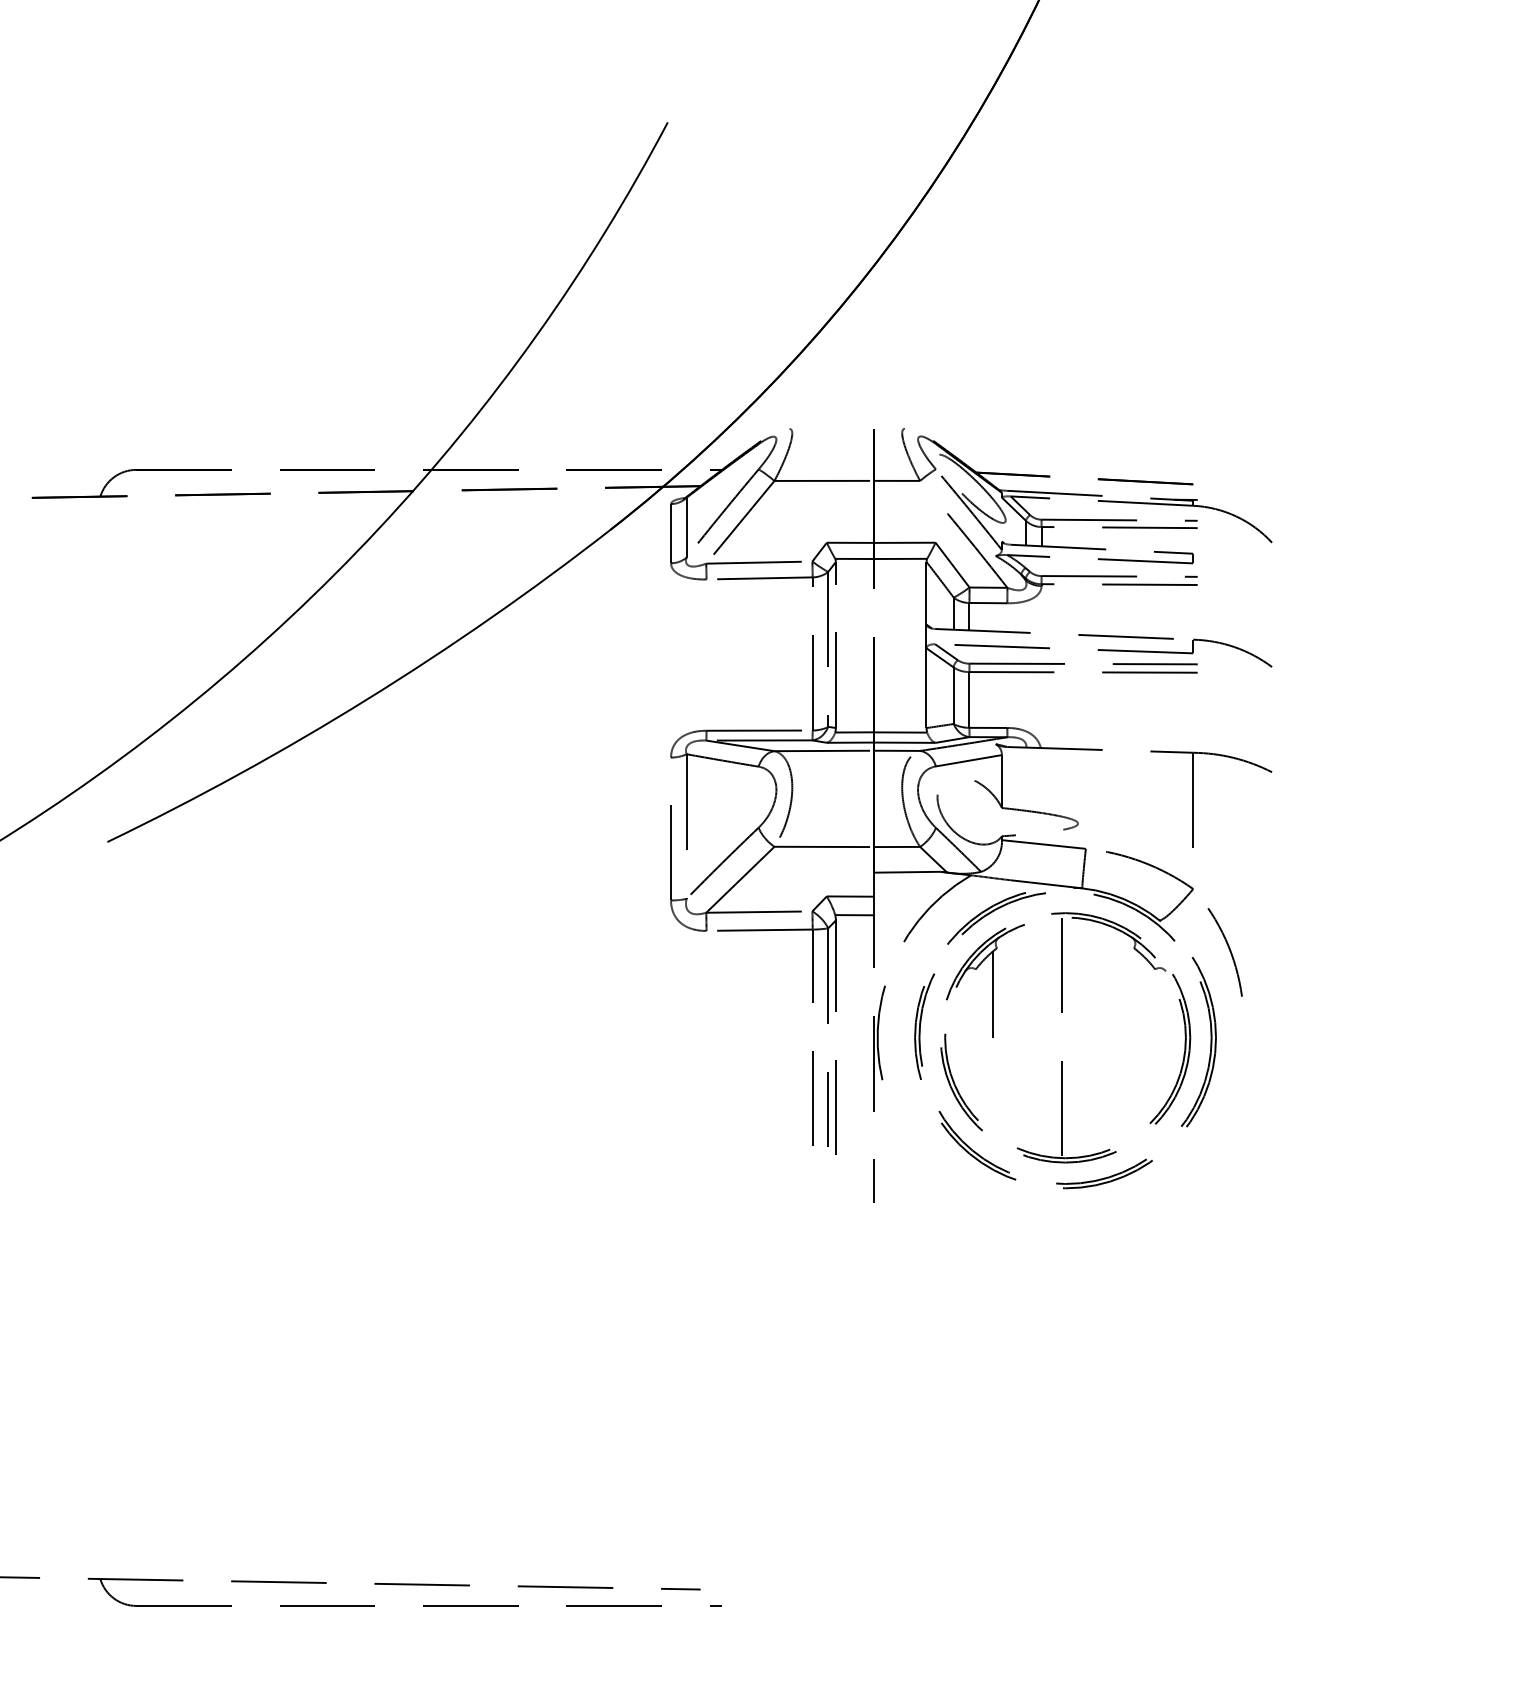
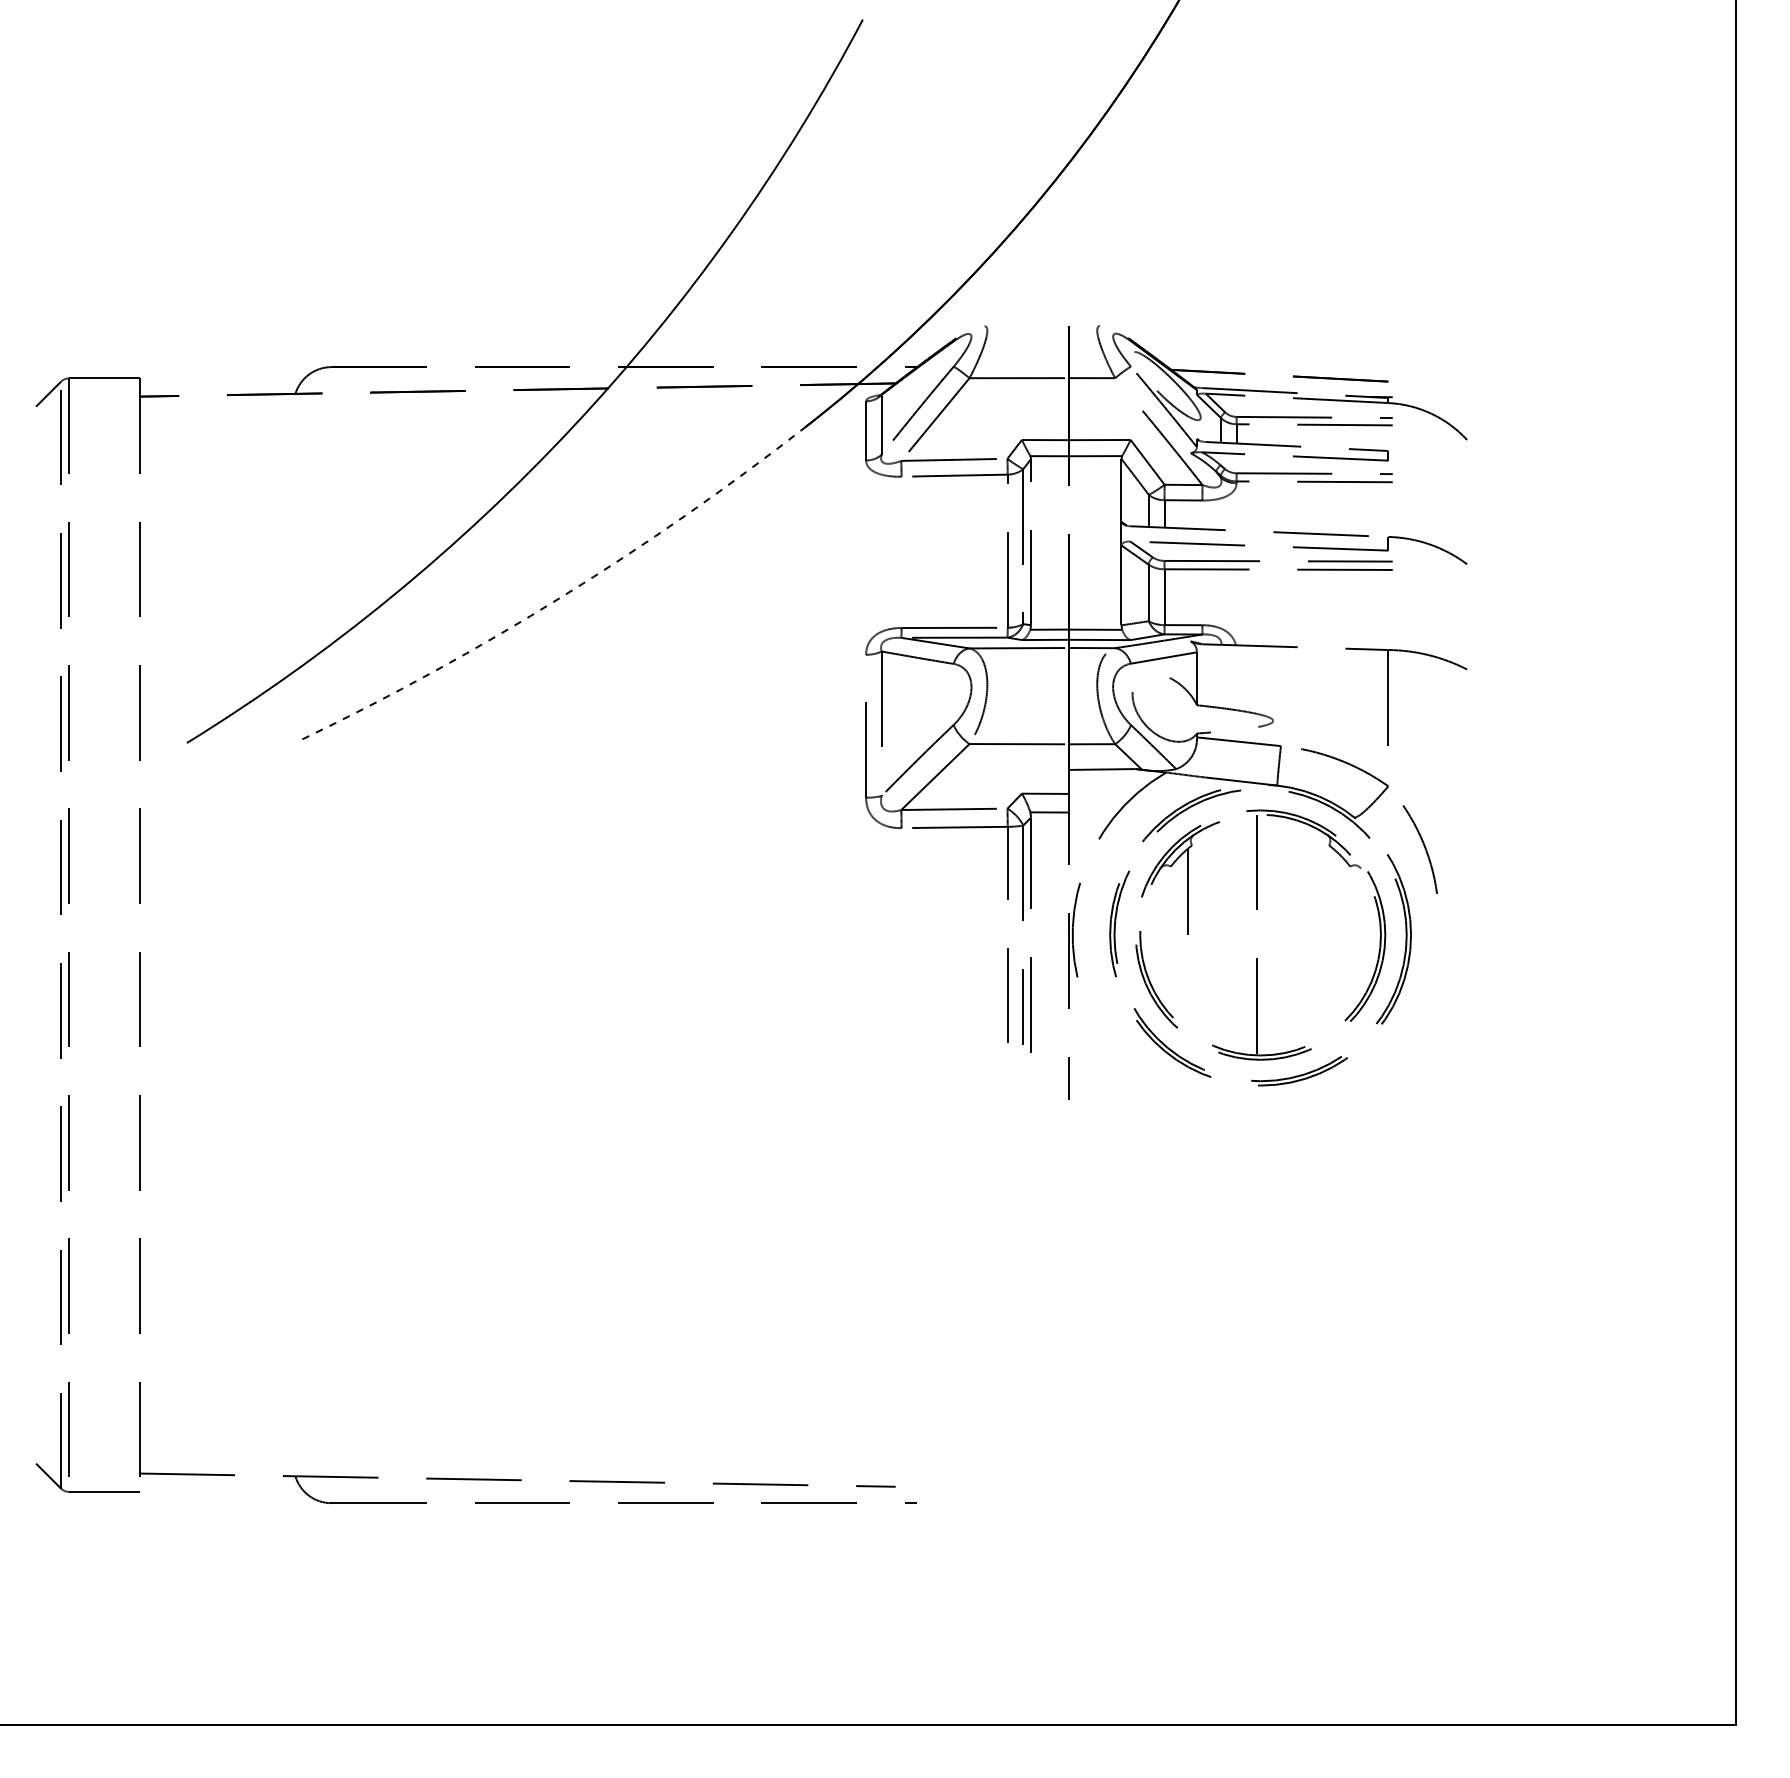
arc: (367, 699) -> (562, 596), solid -> dashed

